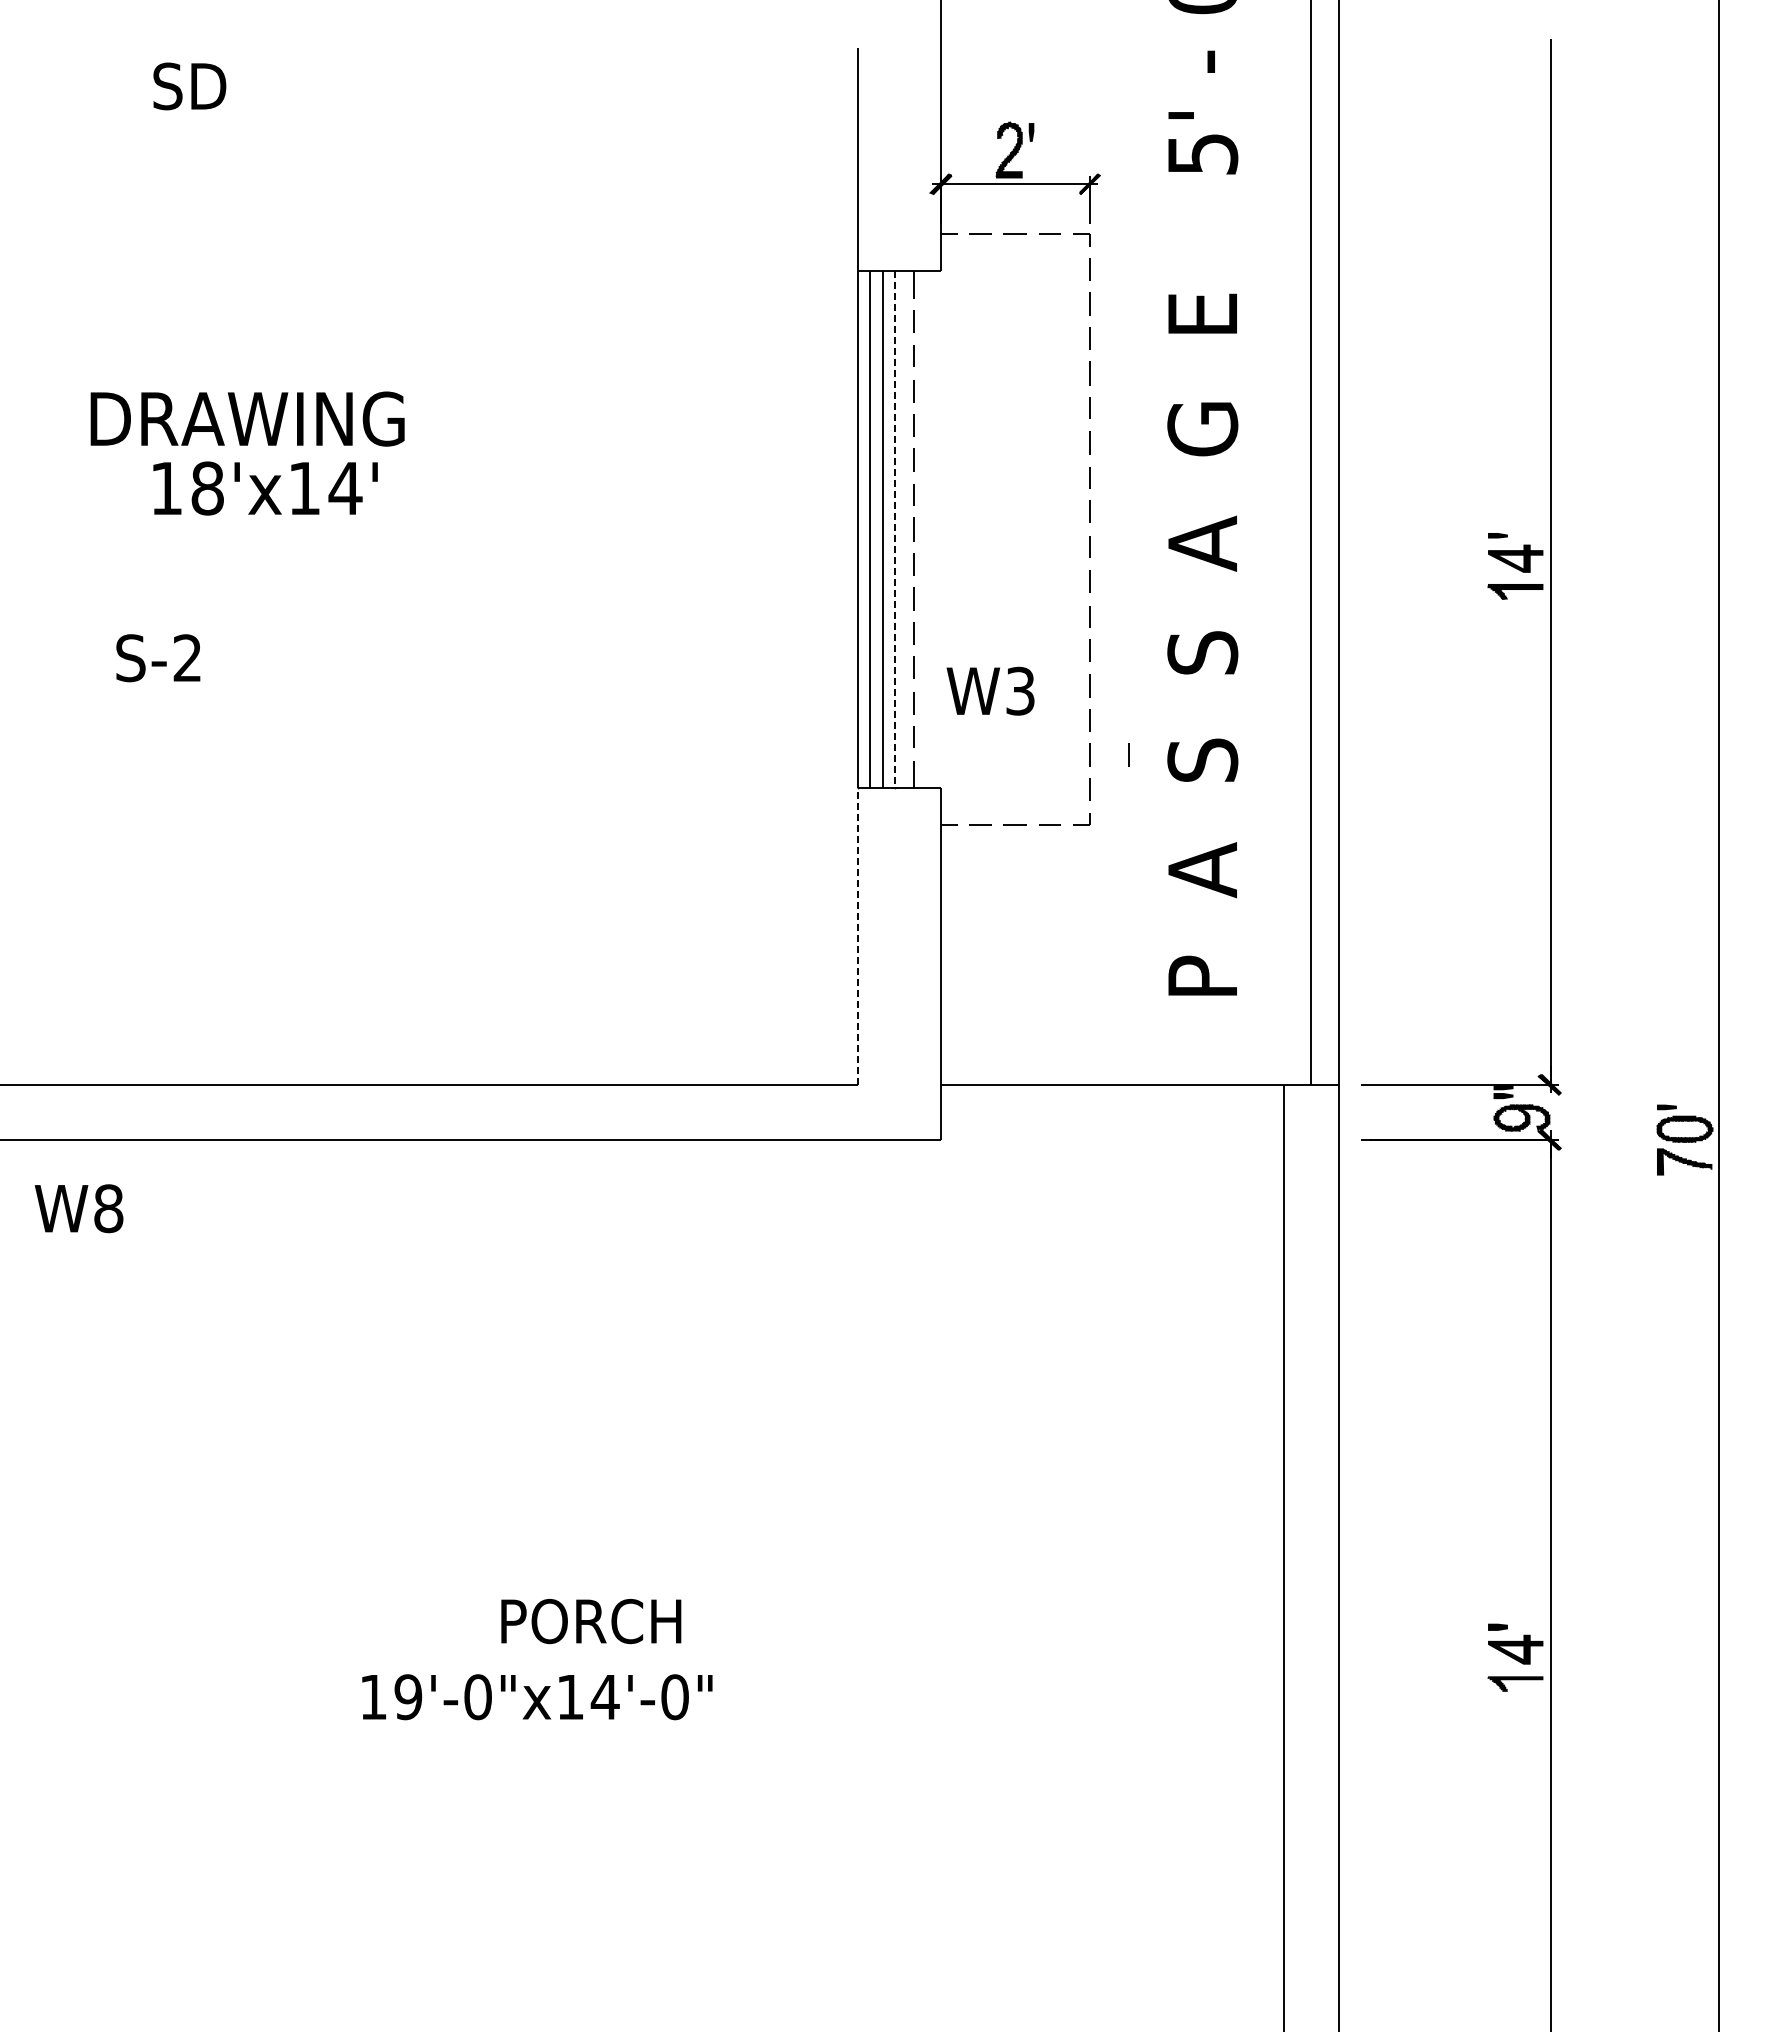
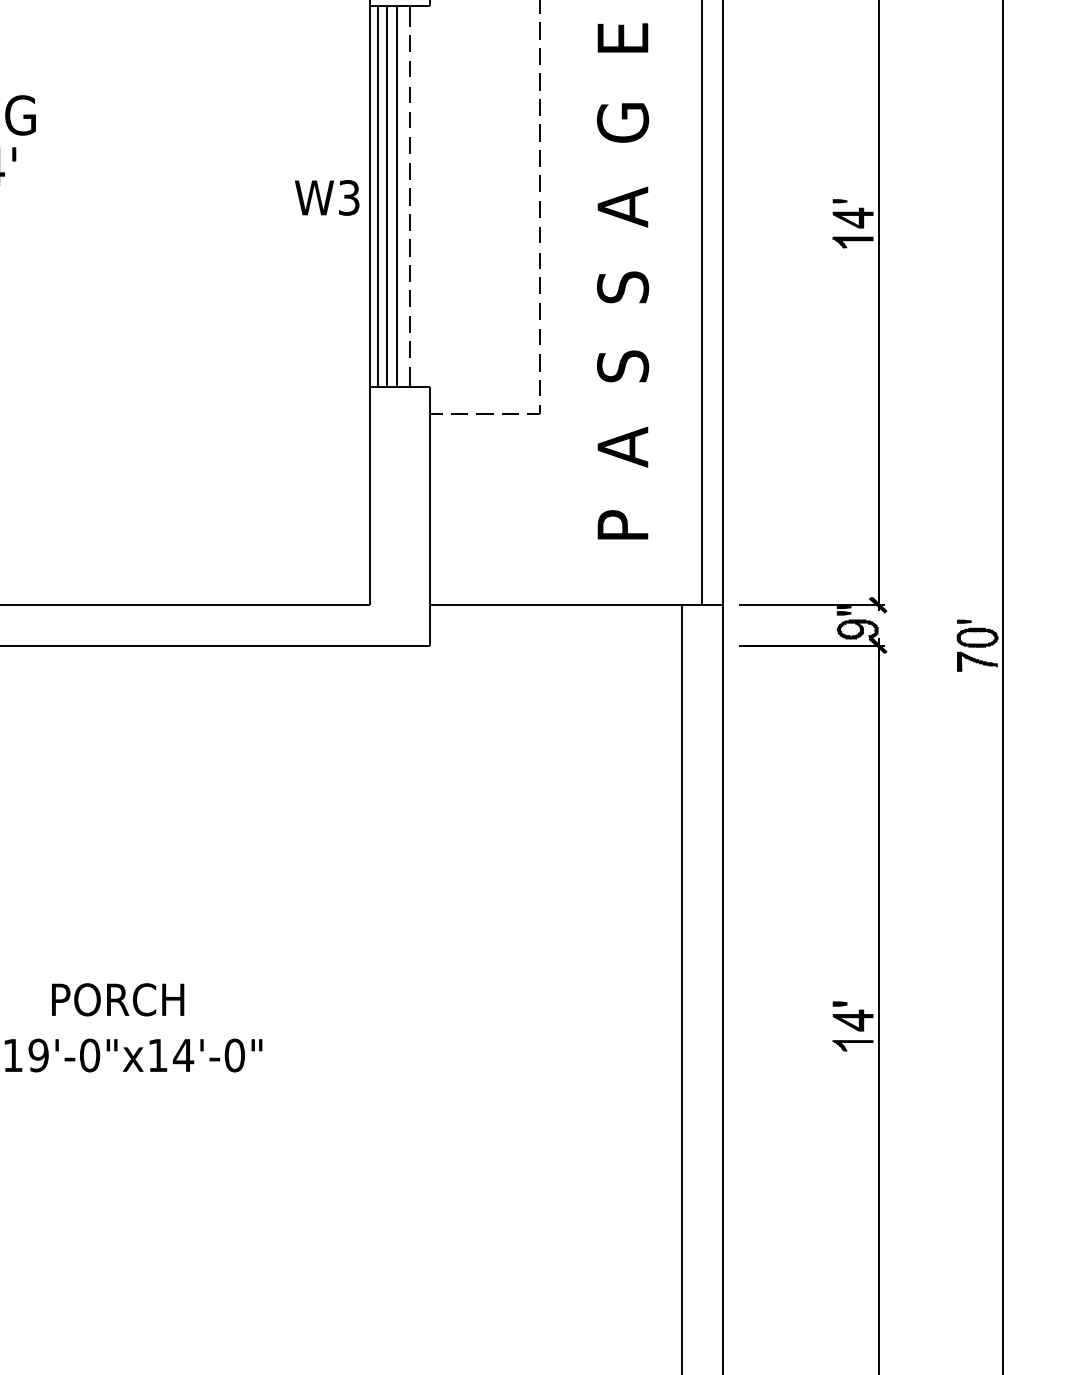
line: (895, 530) -> (396, 197), dashed -> solid
text: (990, 690) -> (327, 197), moved
line: (1128, 754) -> (568, 362), removed
line: (858, 936) -> (369, 496), dashed -> solid
text: (591, 1621) -> (118, 999), moved

